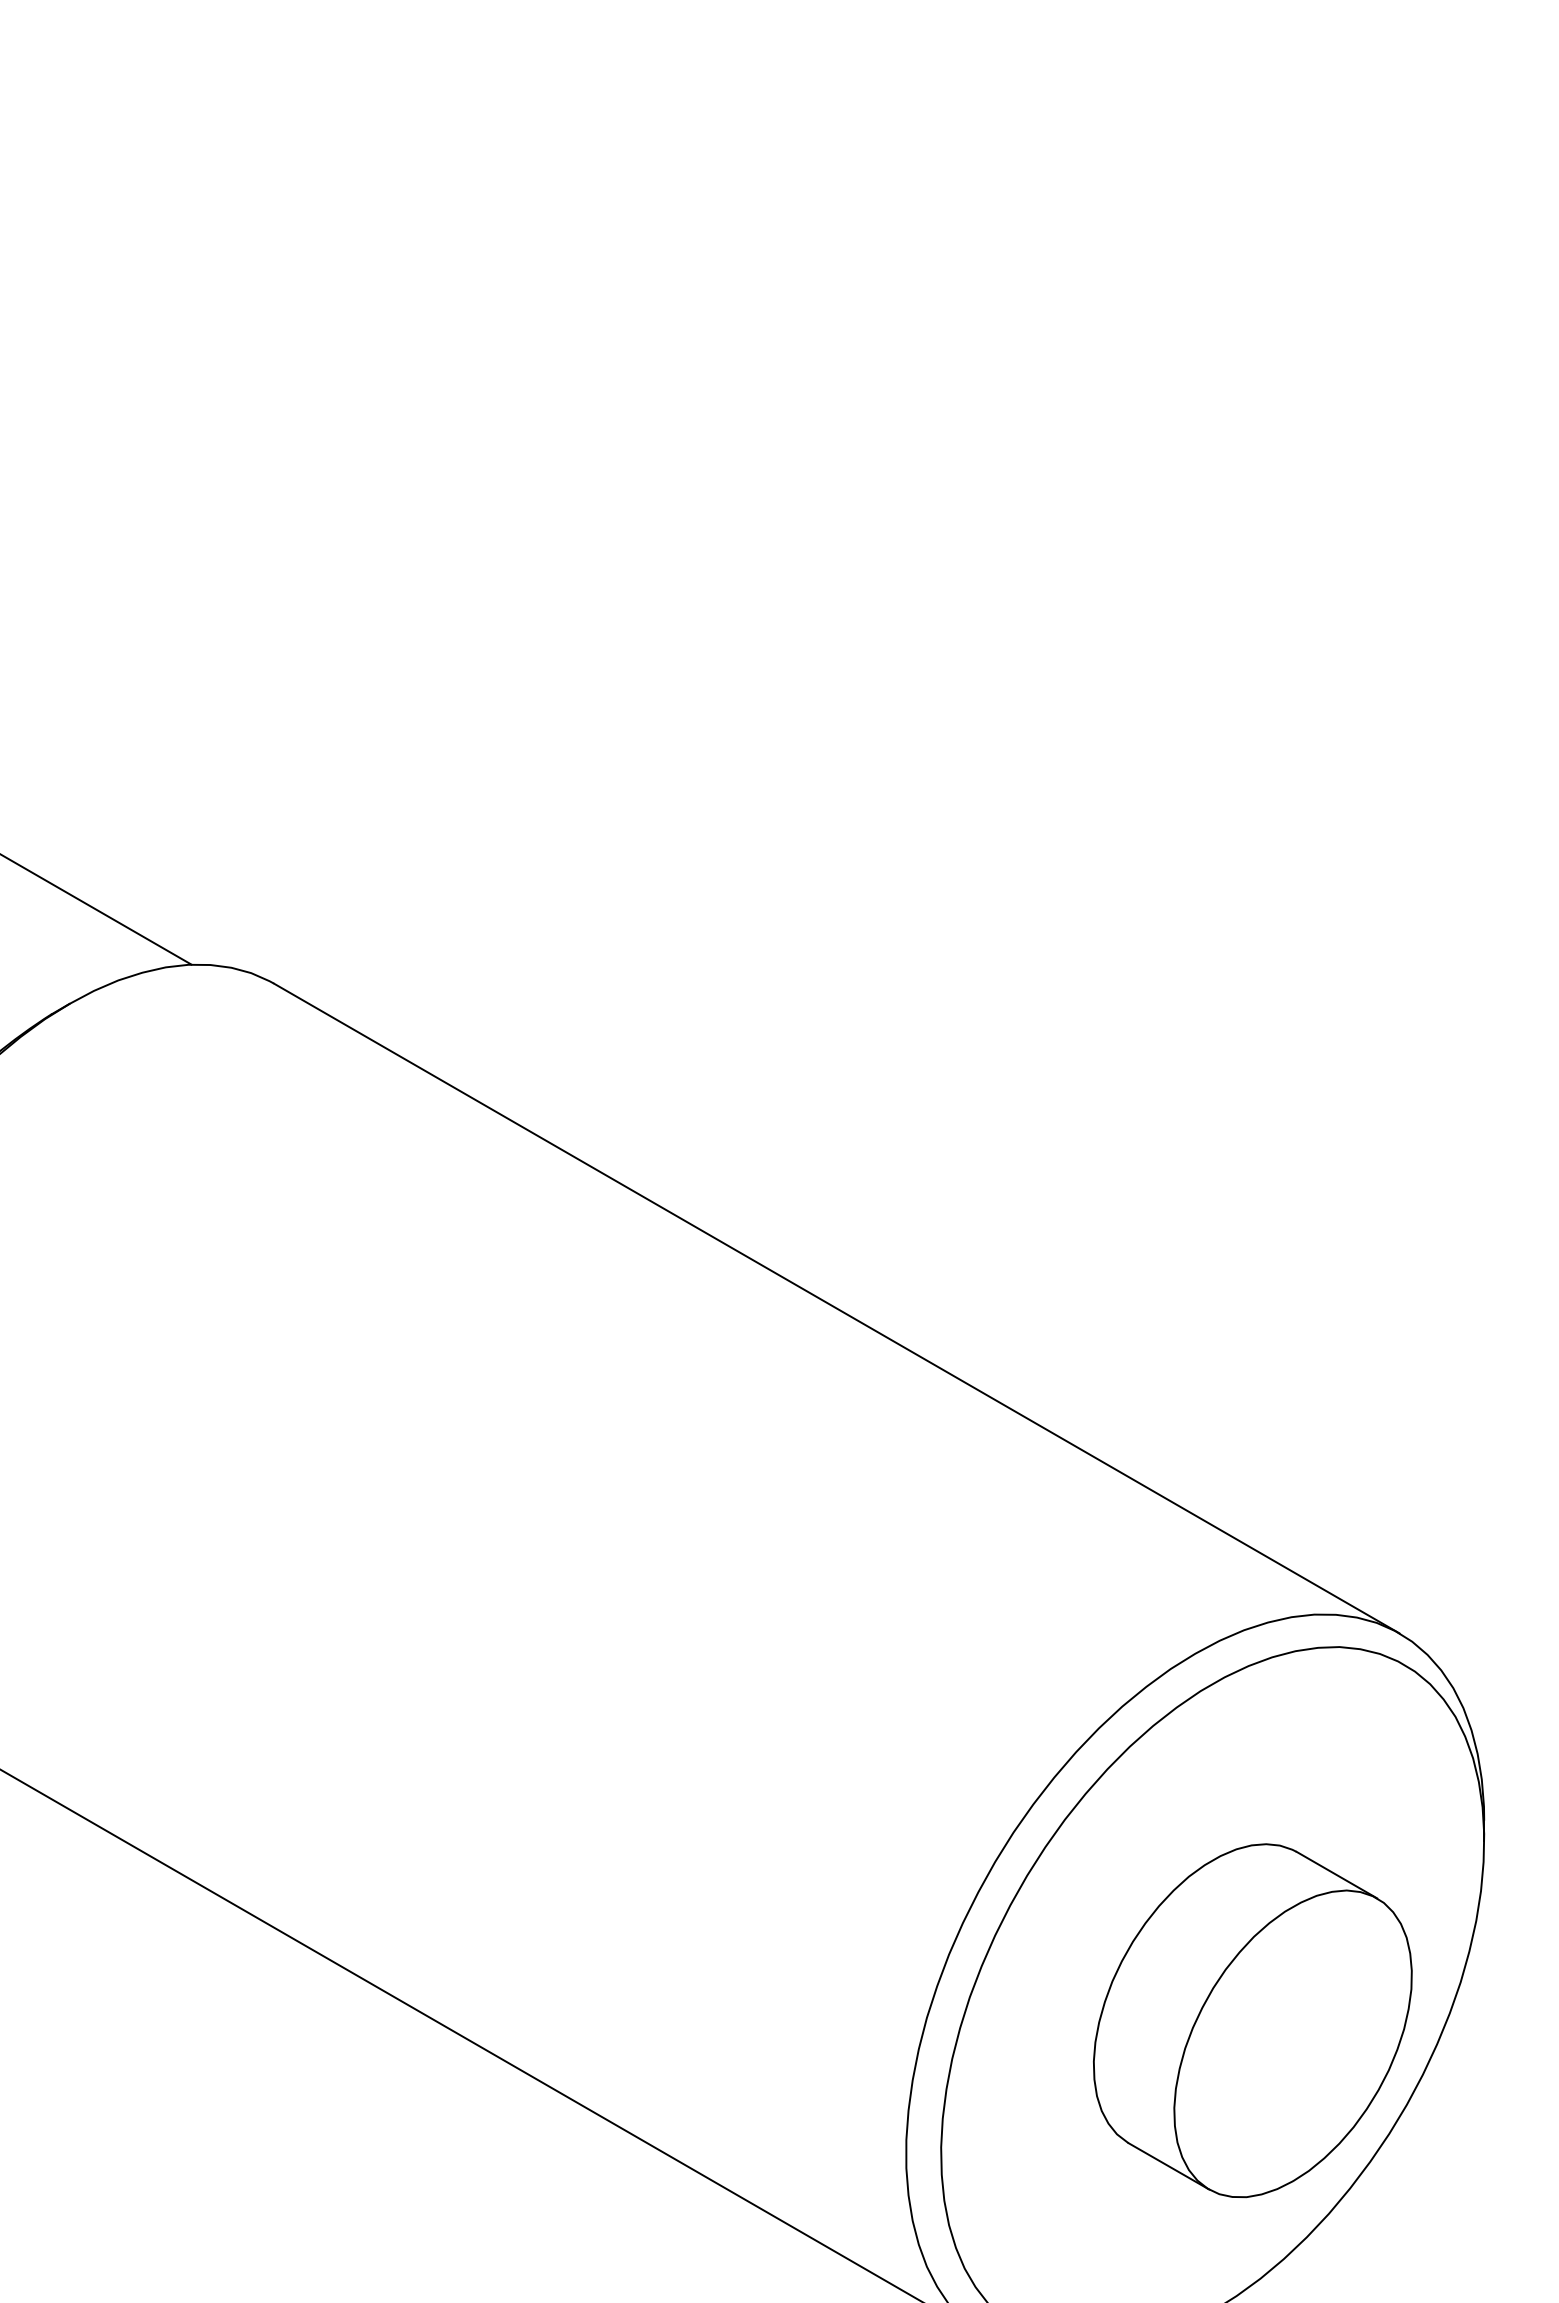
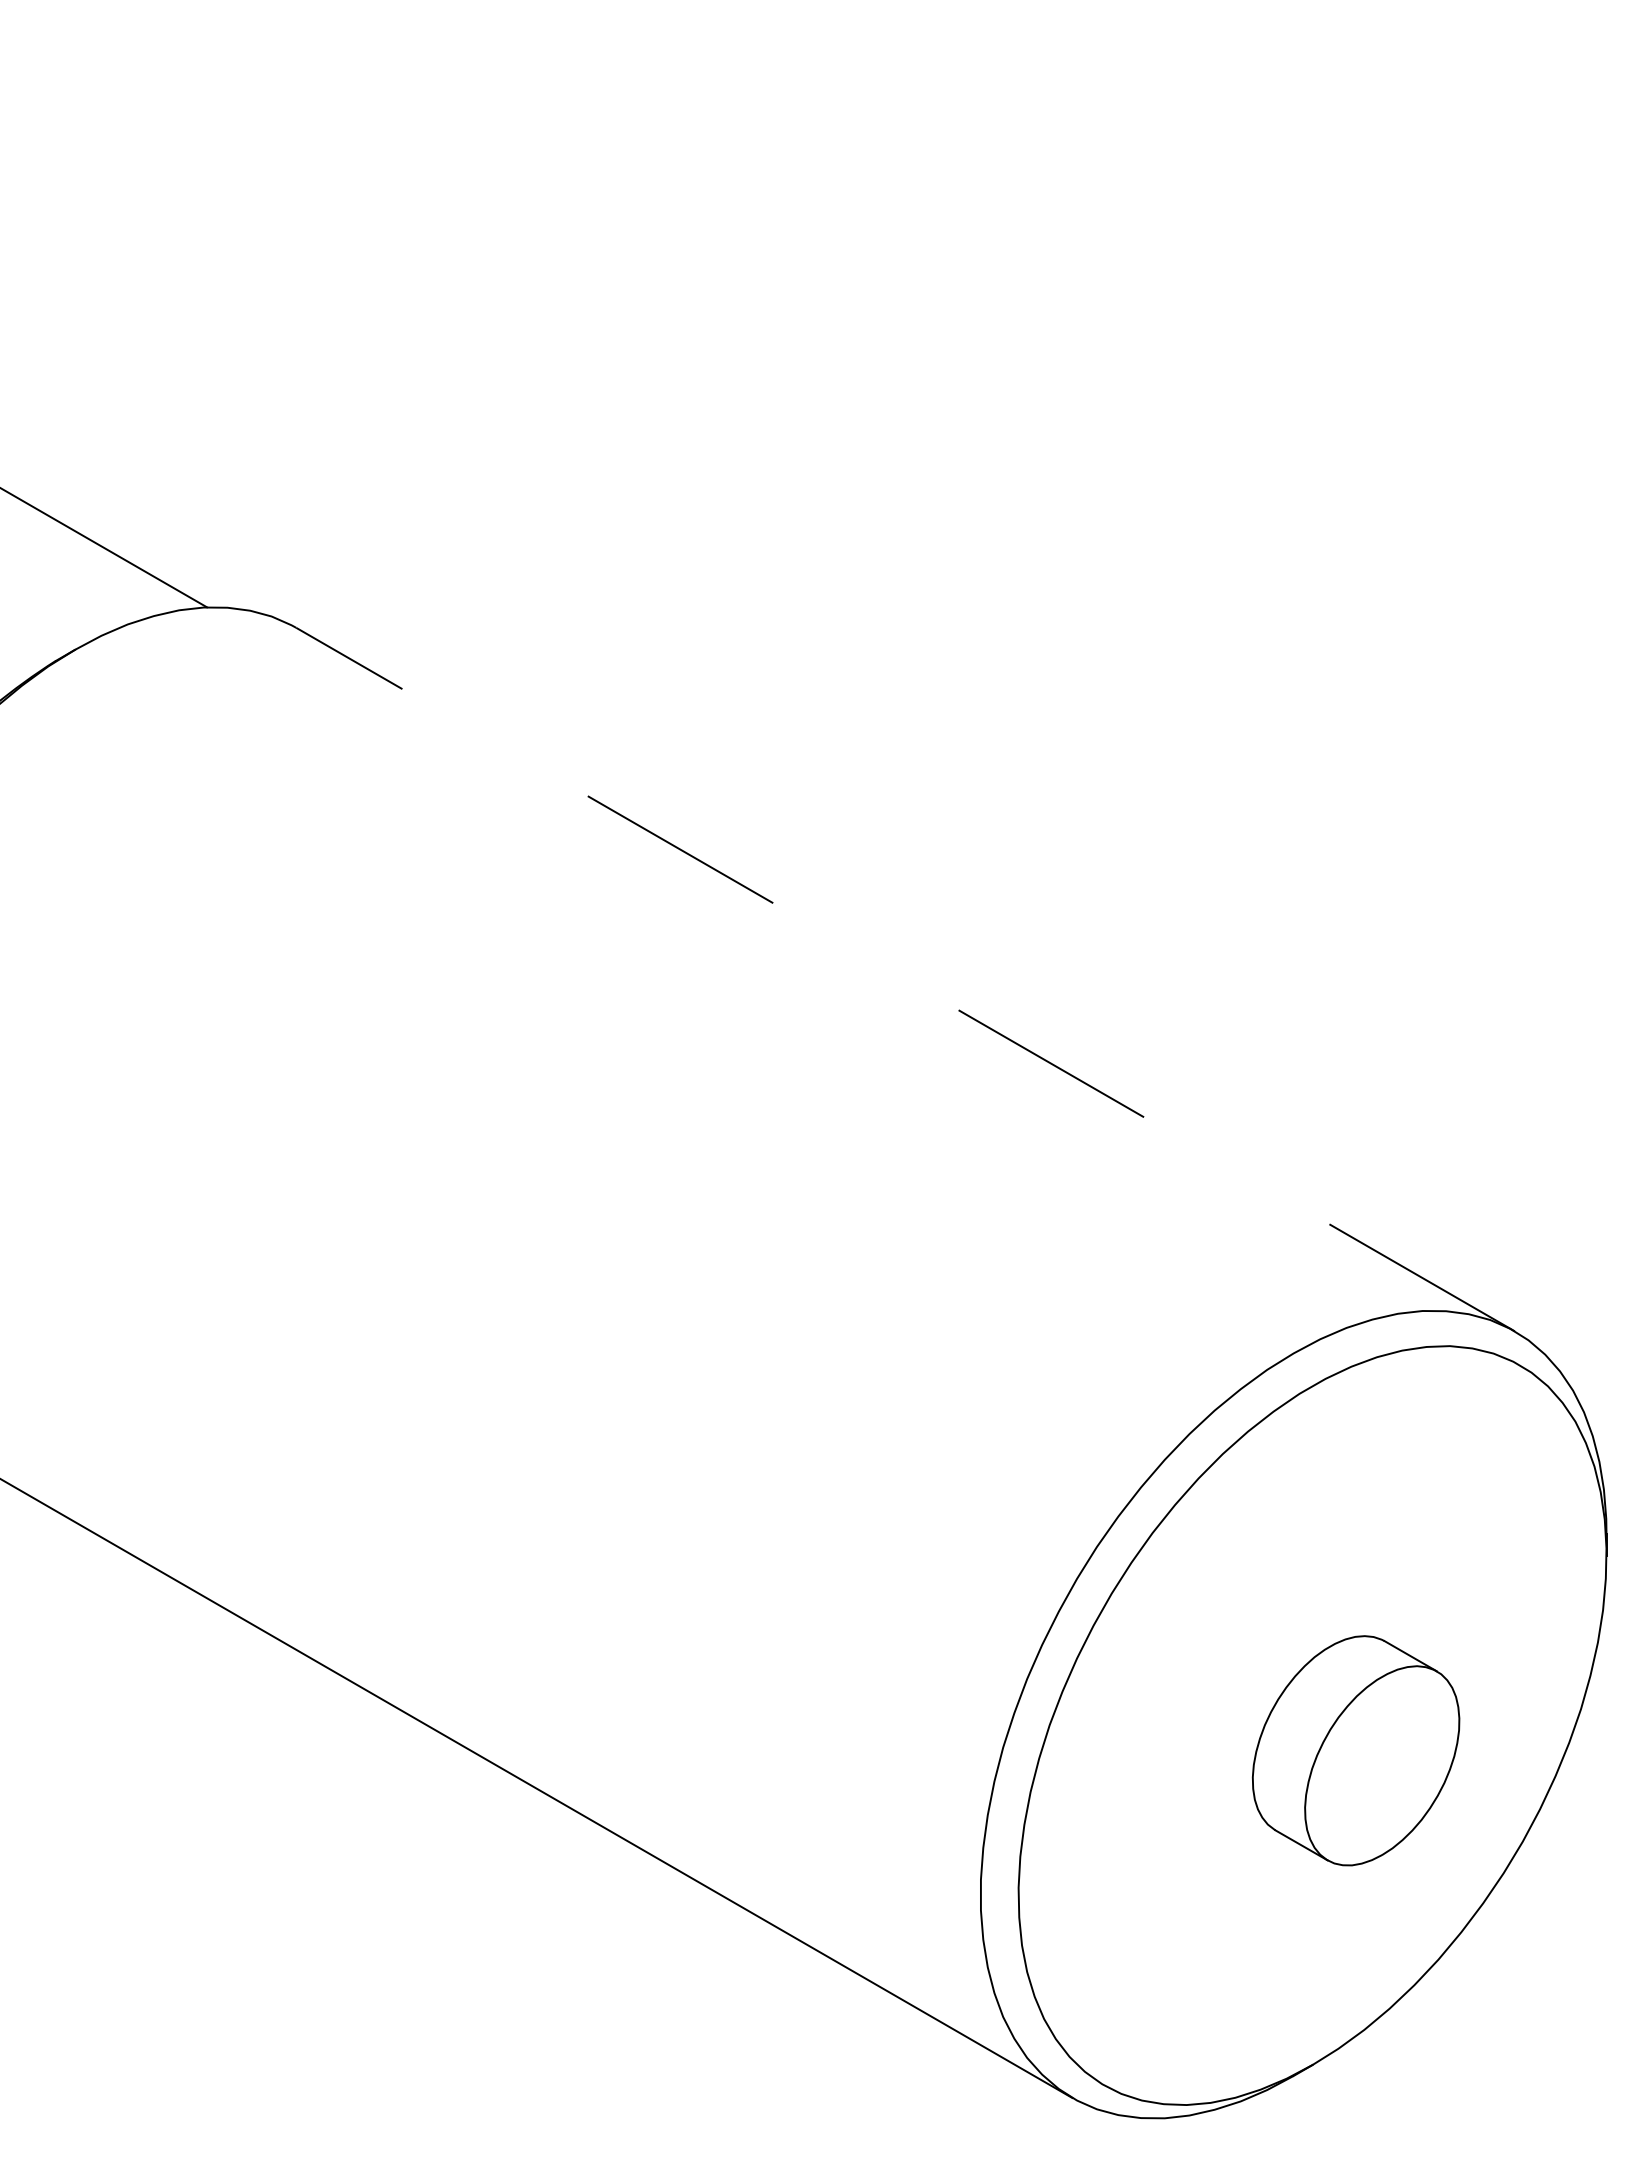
line: (836, 1308) -> (905, 979), solid -> dashed
part: (1252, 2020) -> (1355, 1750), size x0.6

